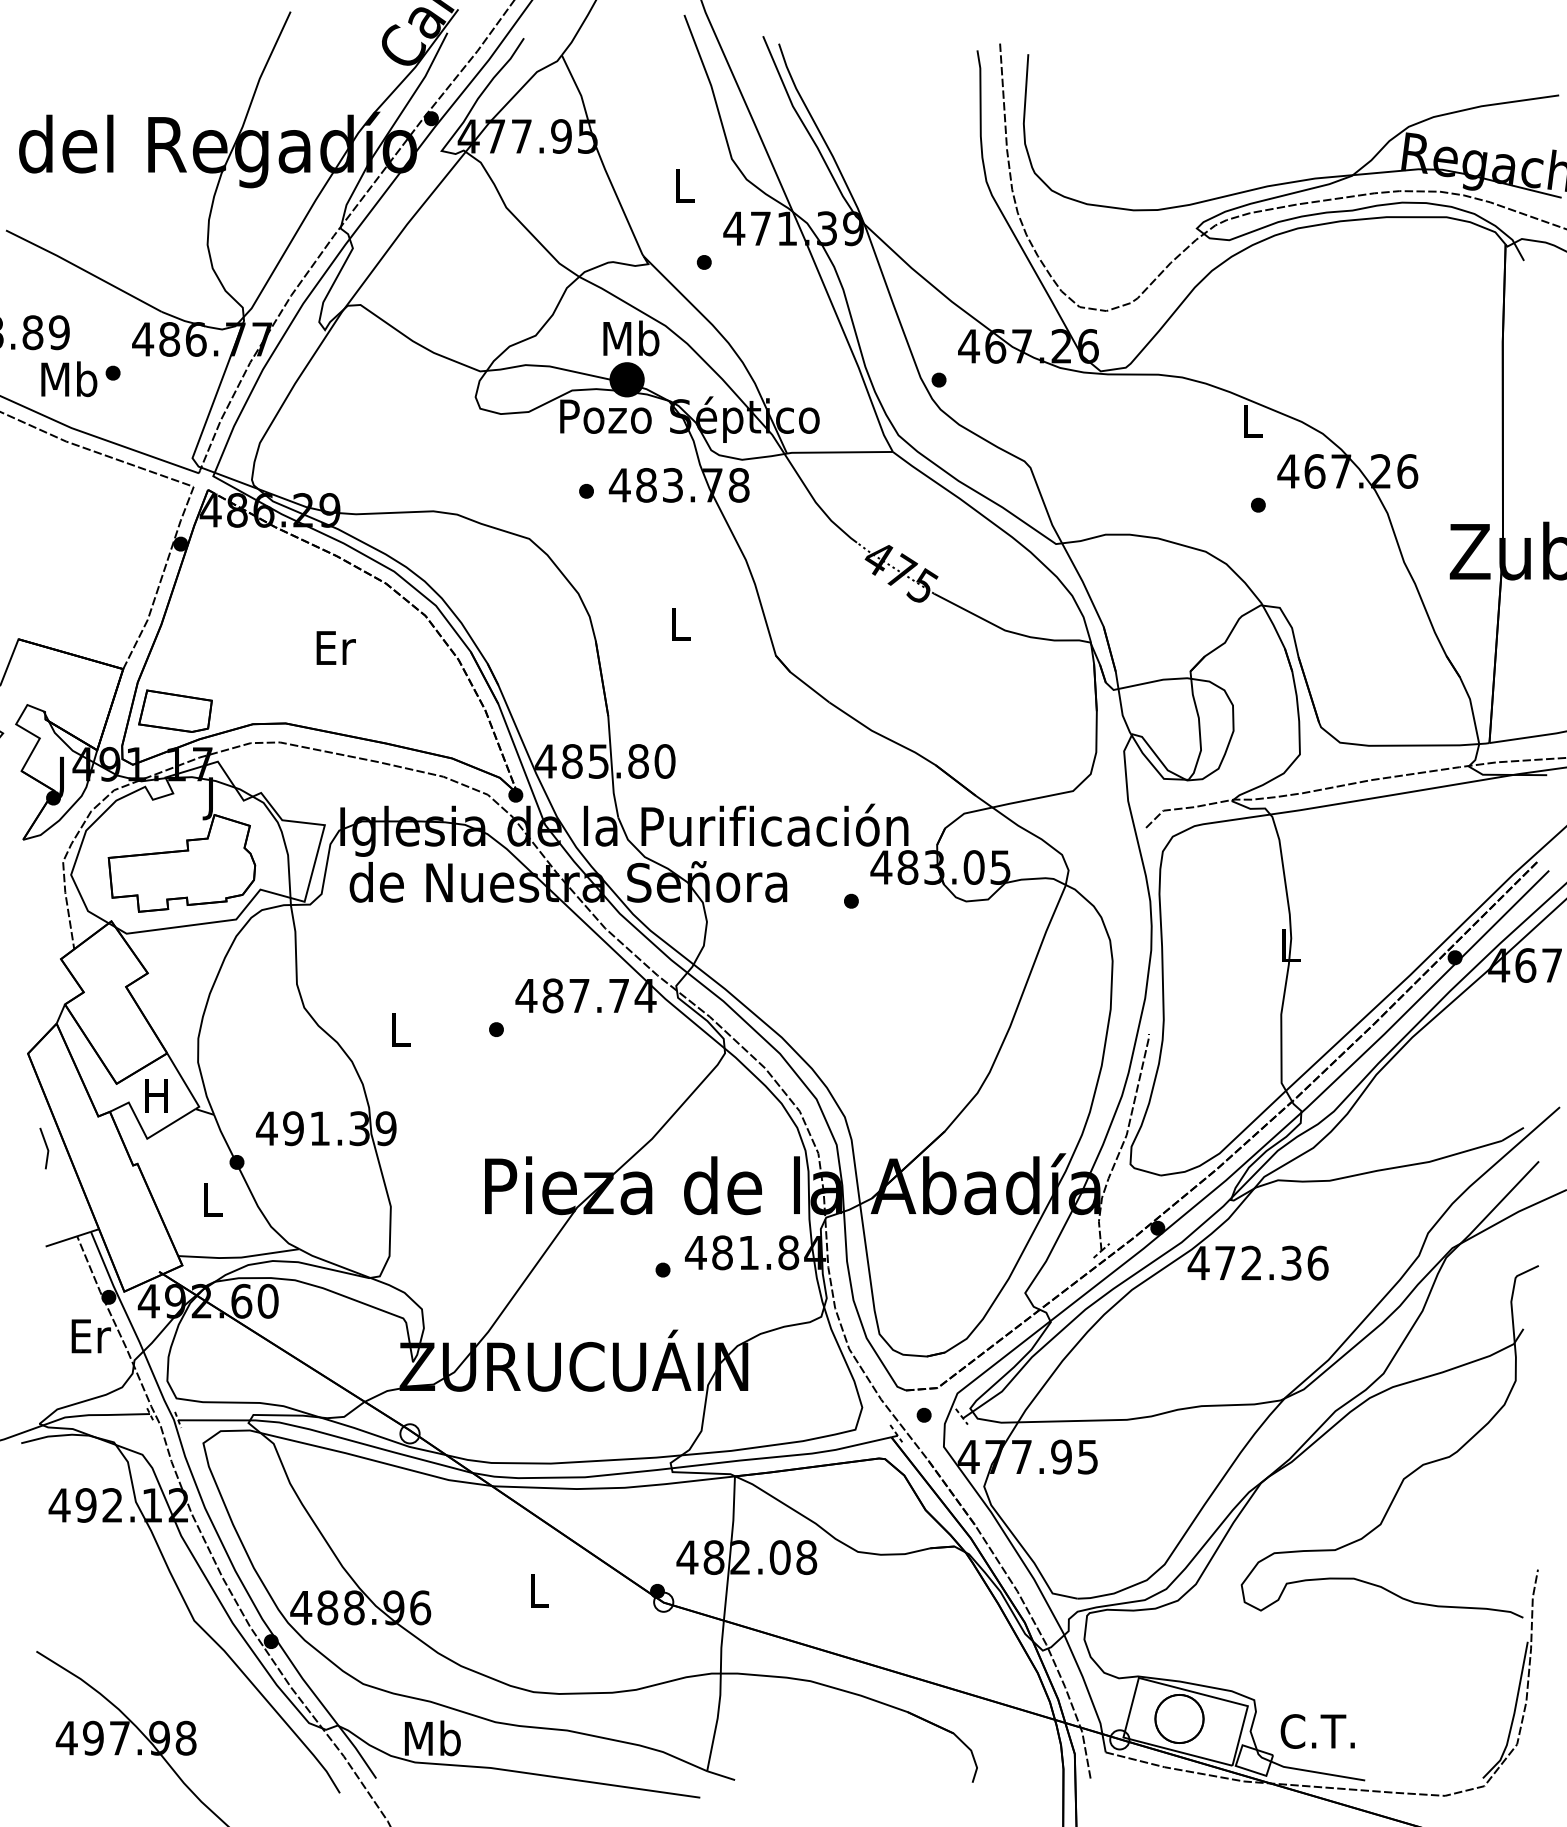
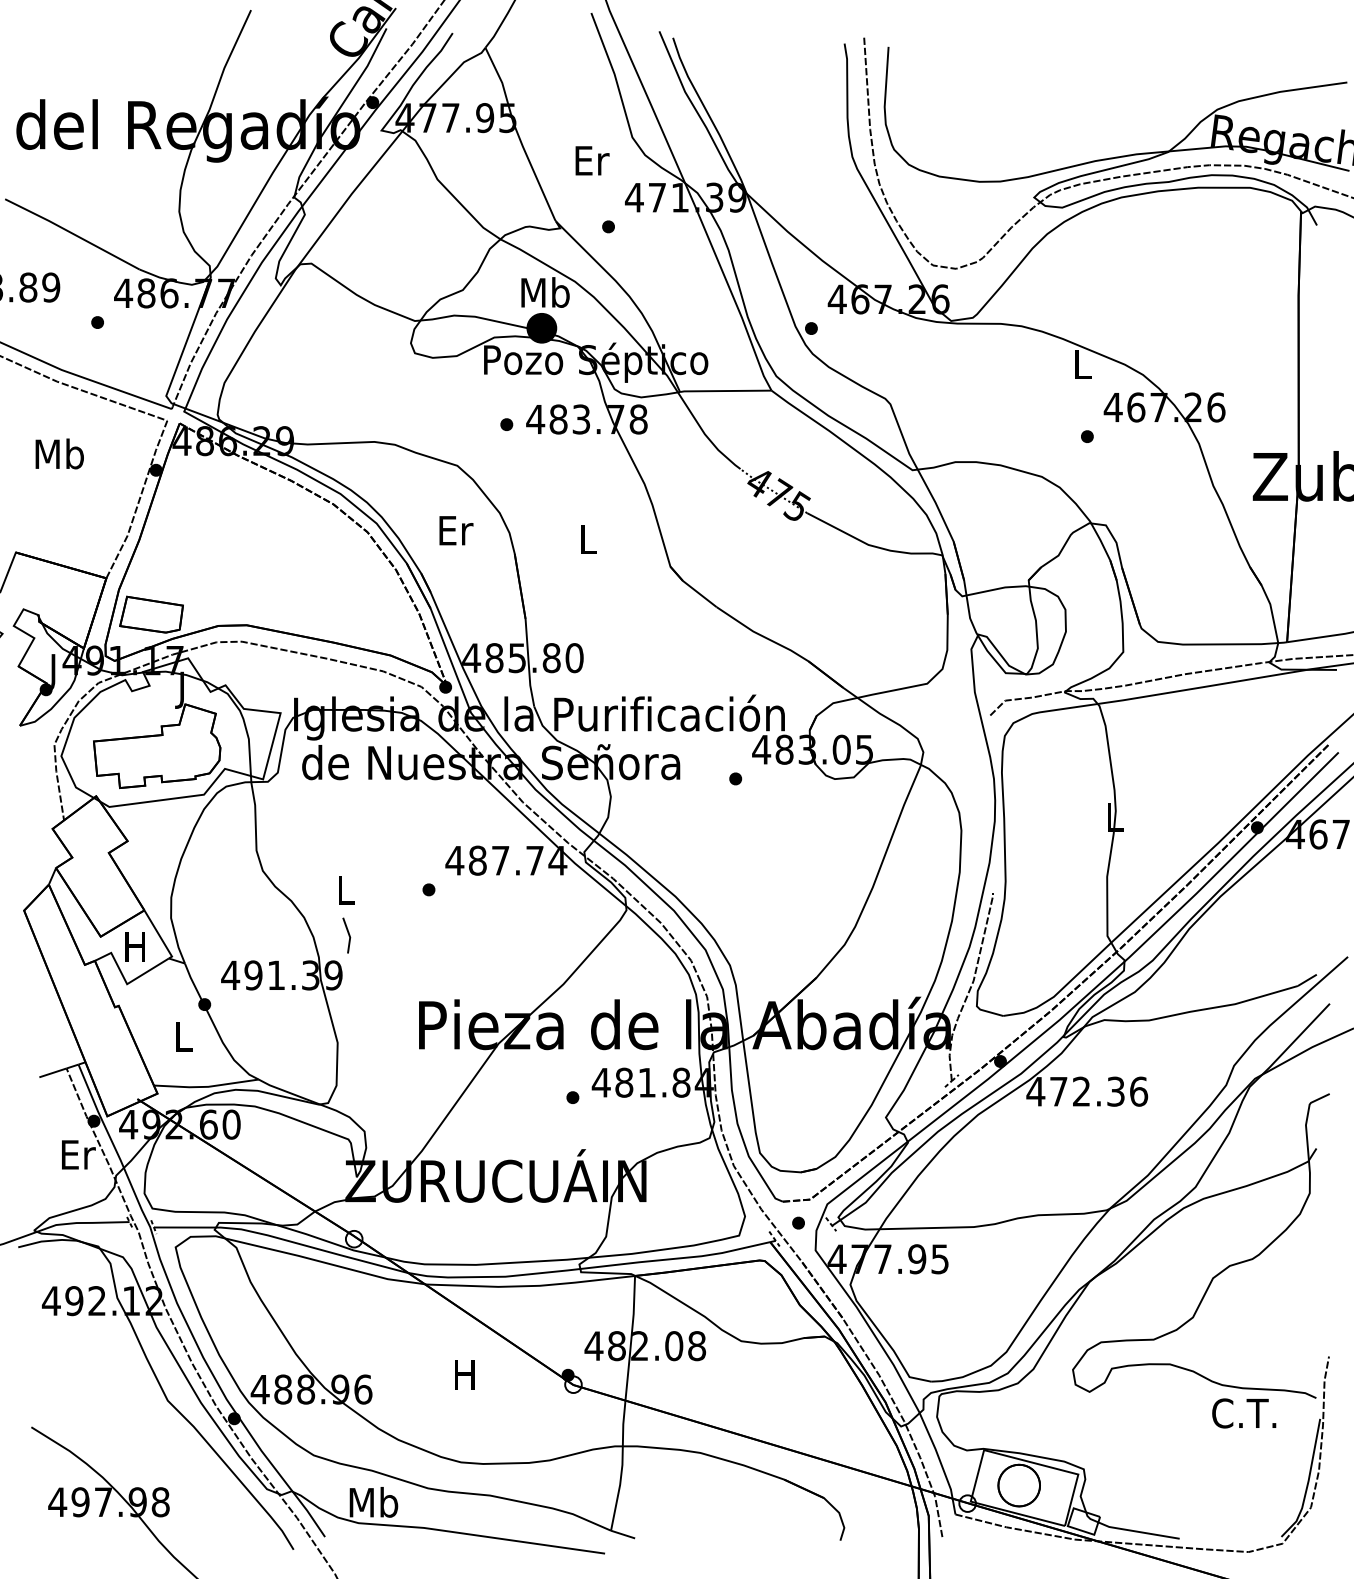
text: (685, 185) -> (592, 160), L -> Er
text: (69, 379) -> (59, 454), moved
text: (335, 647) -> (455, 530), moved
line: (46, 1148) -> (348, 935), moved
text: (537, 1590) -> (464, 1374), L -> H
text: (1317, 1731) -> (1243, 1413), moved

